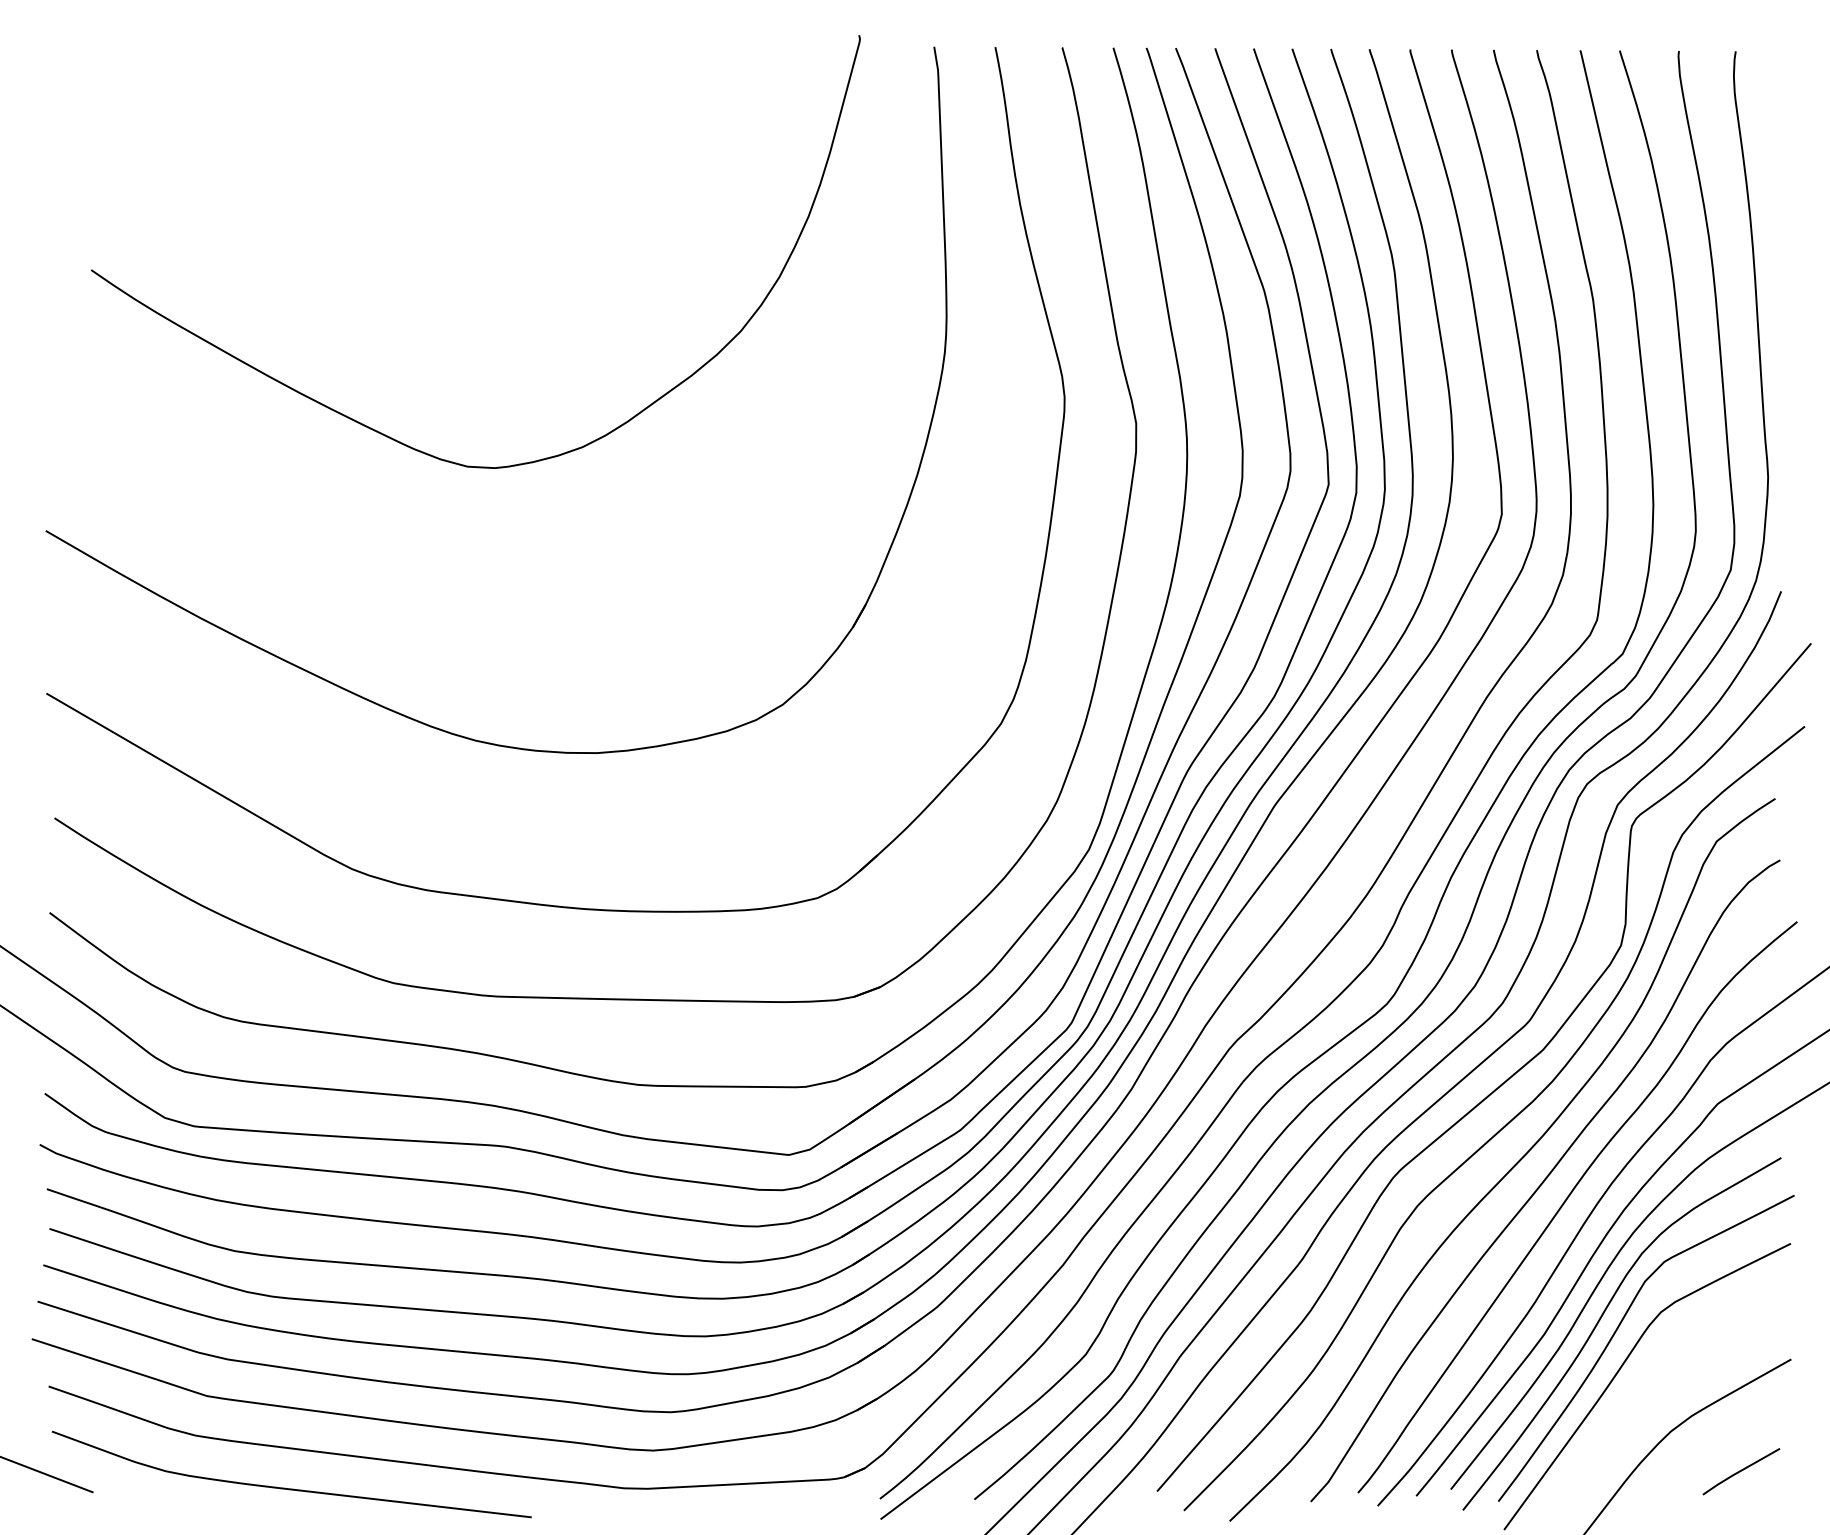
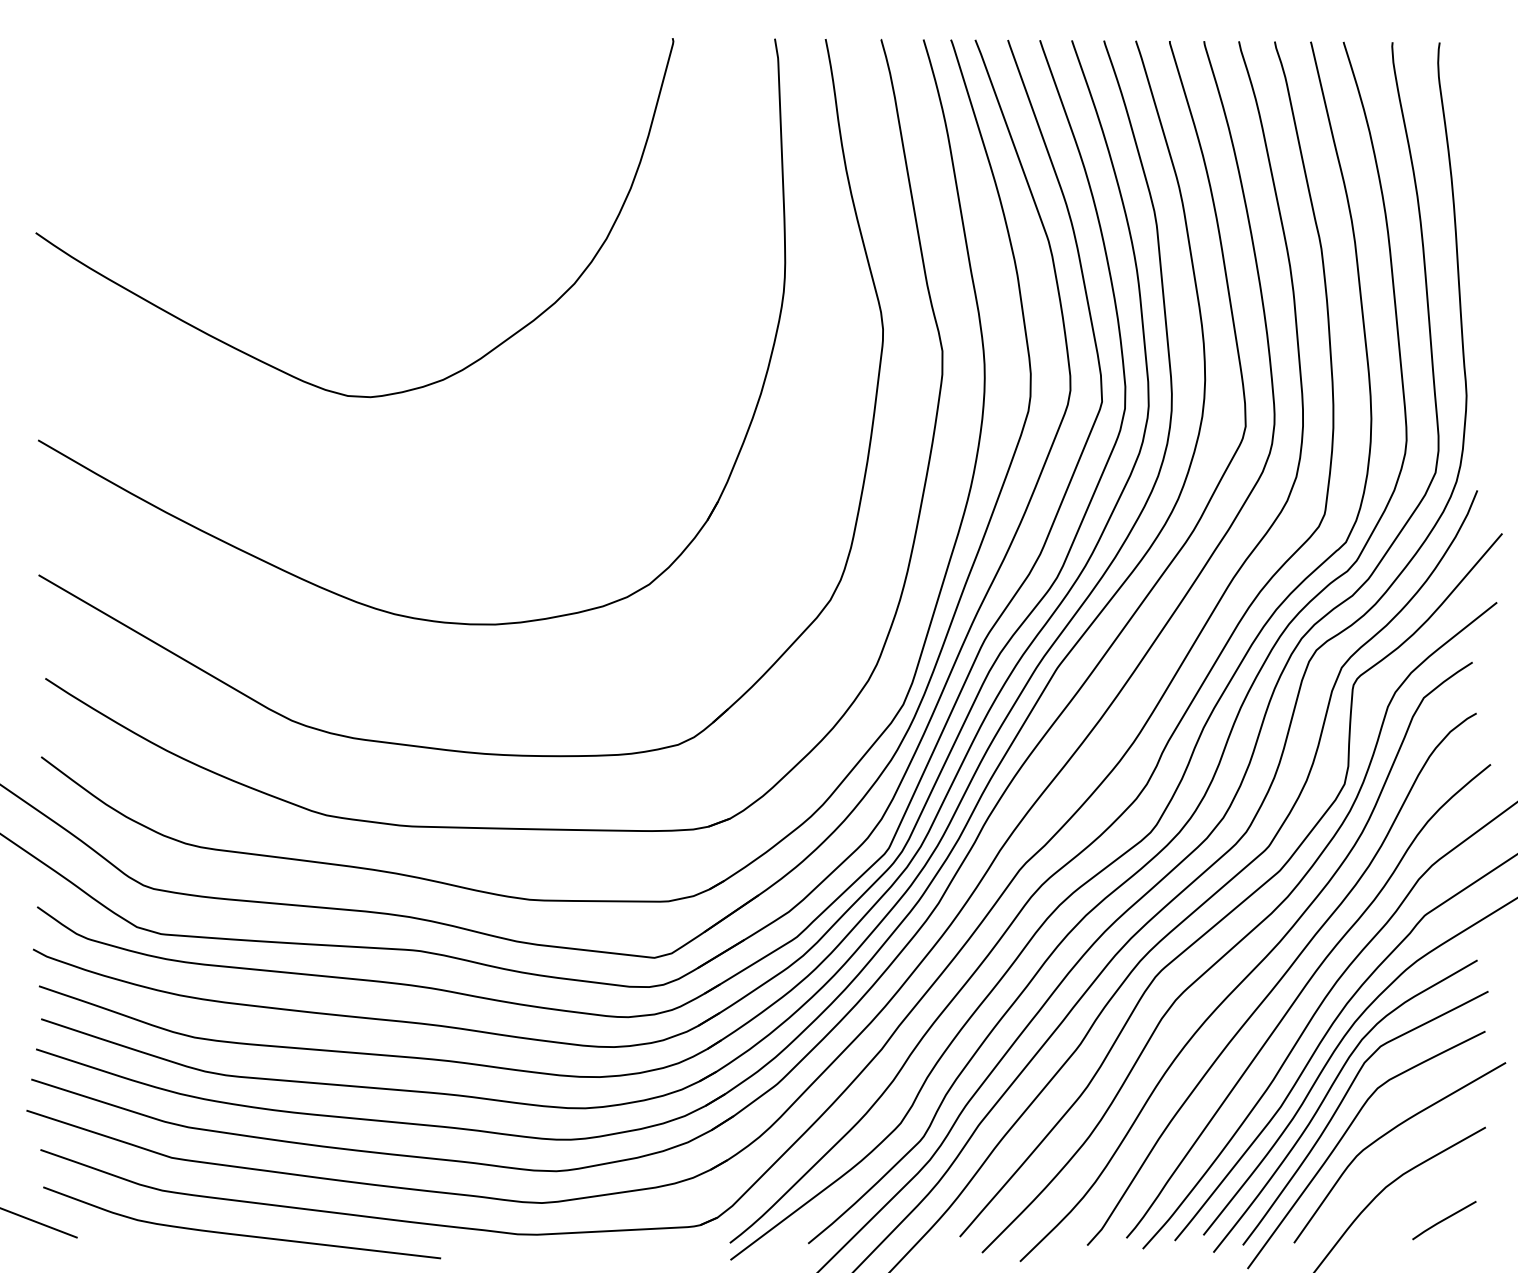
curve: (394, 438) -> (287, 372), moved
curve: (1673, 1366) -> (1388, 1133), added

